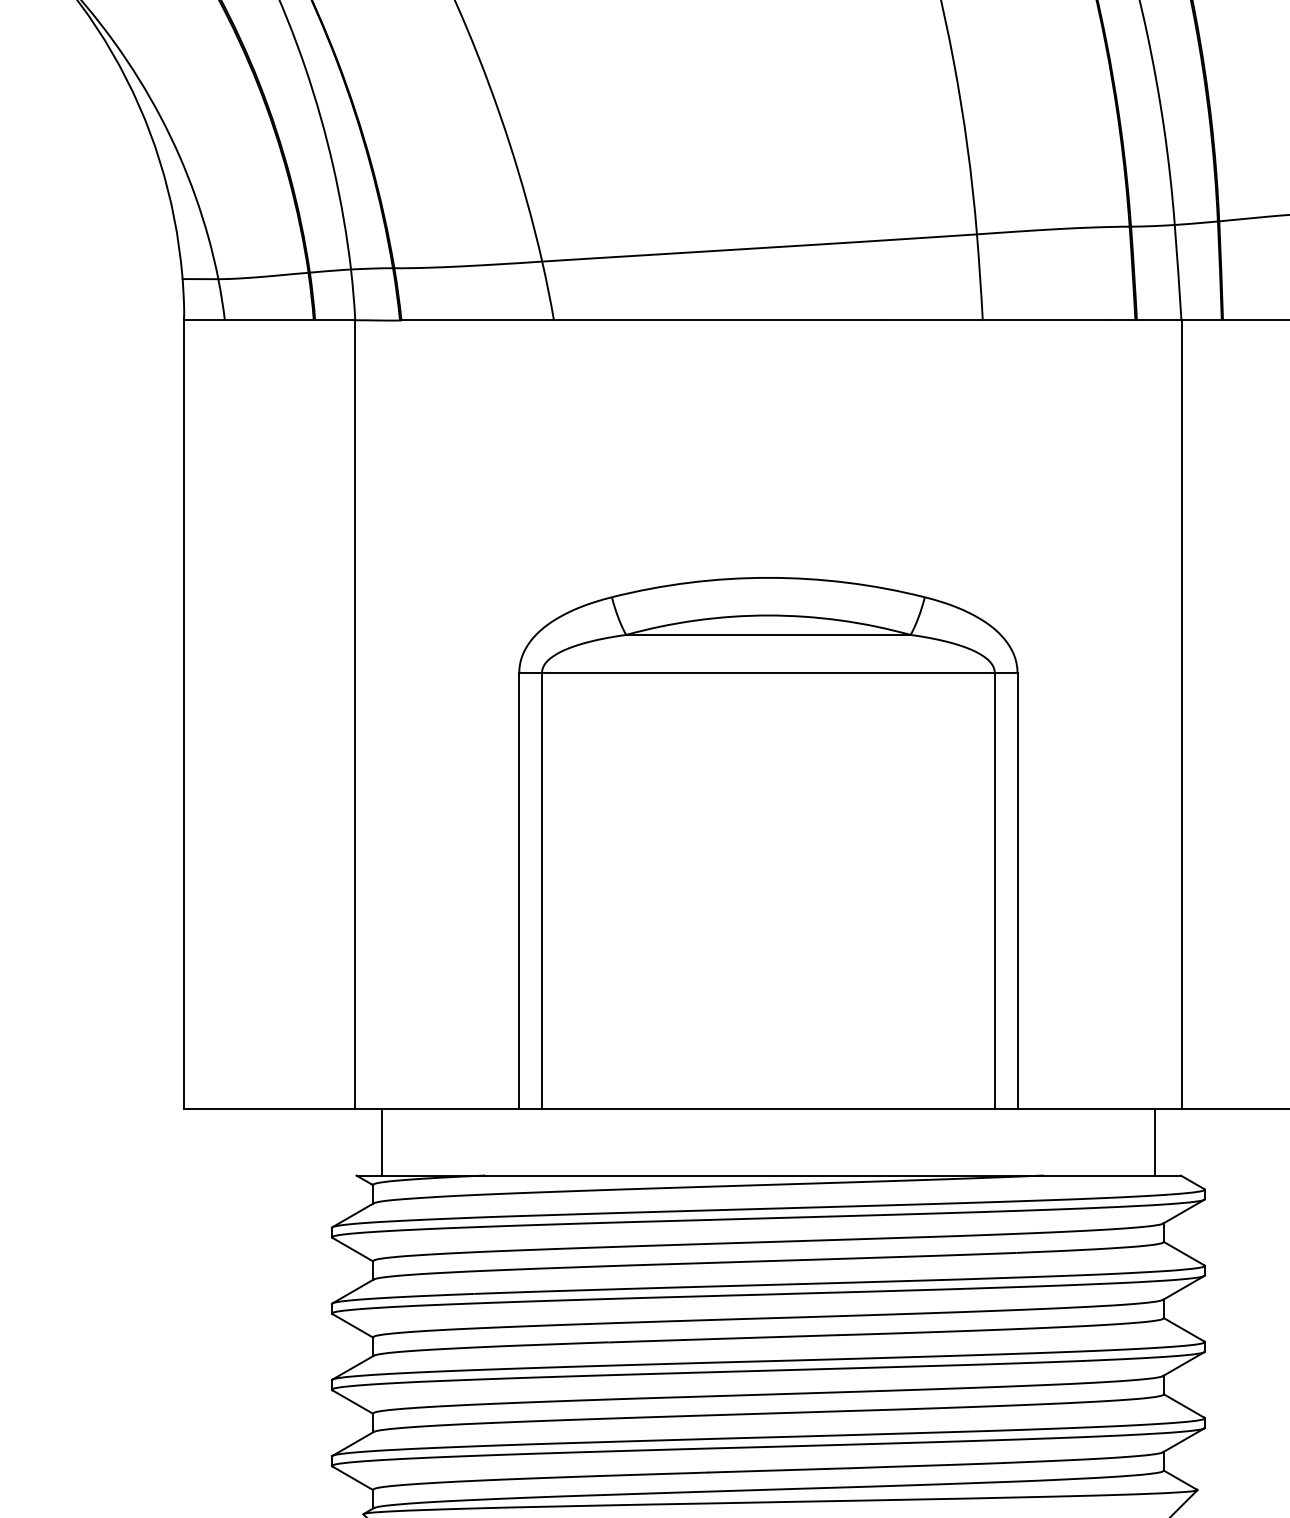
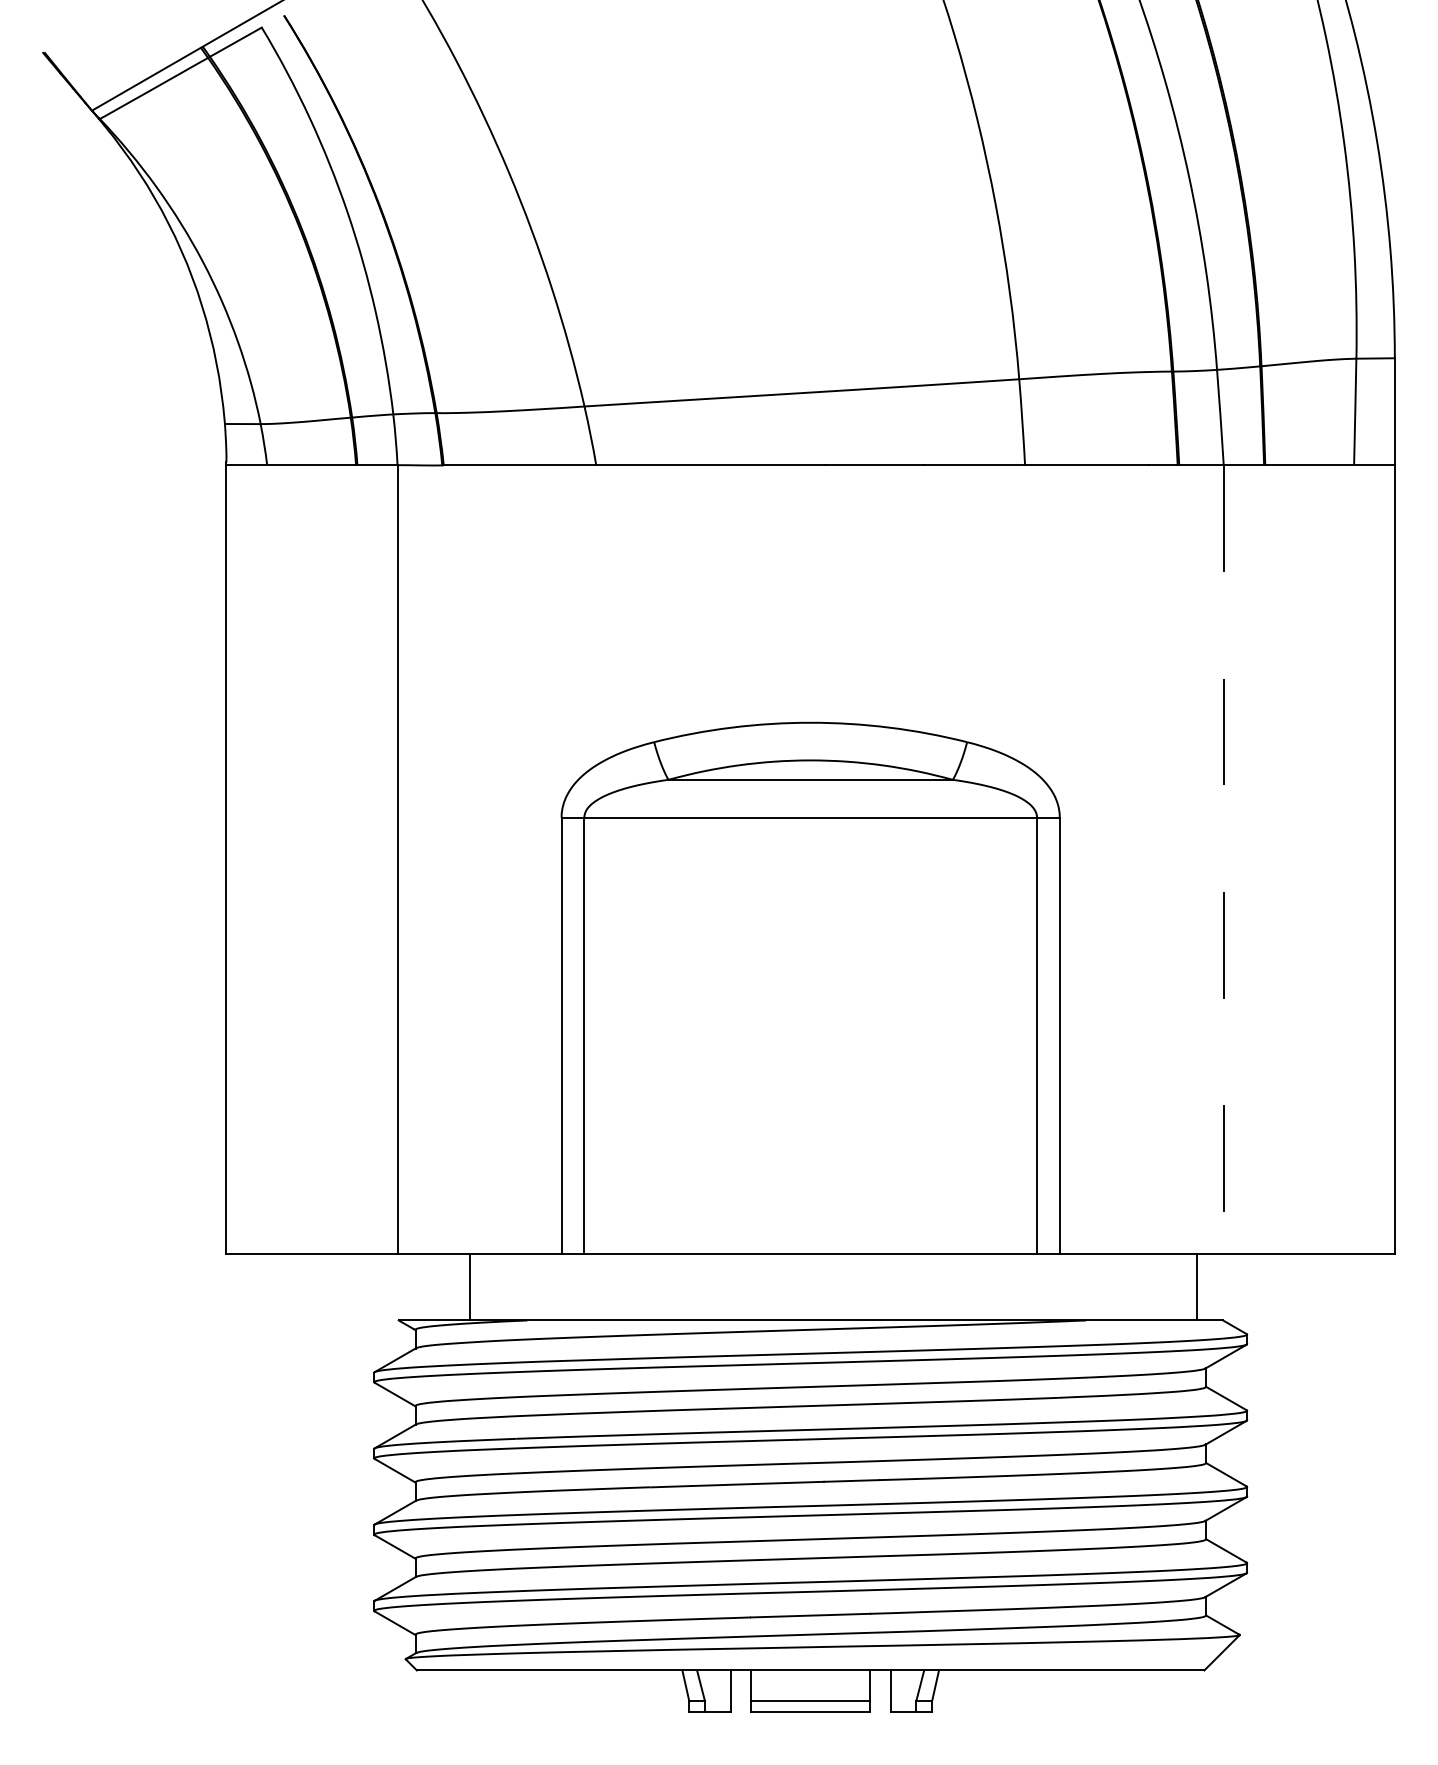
line: (1181, 714) -> (1223, 859), solid -> dashed
line: (381, 1142) -> (469, 1287), moved

